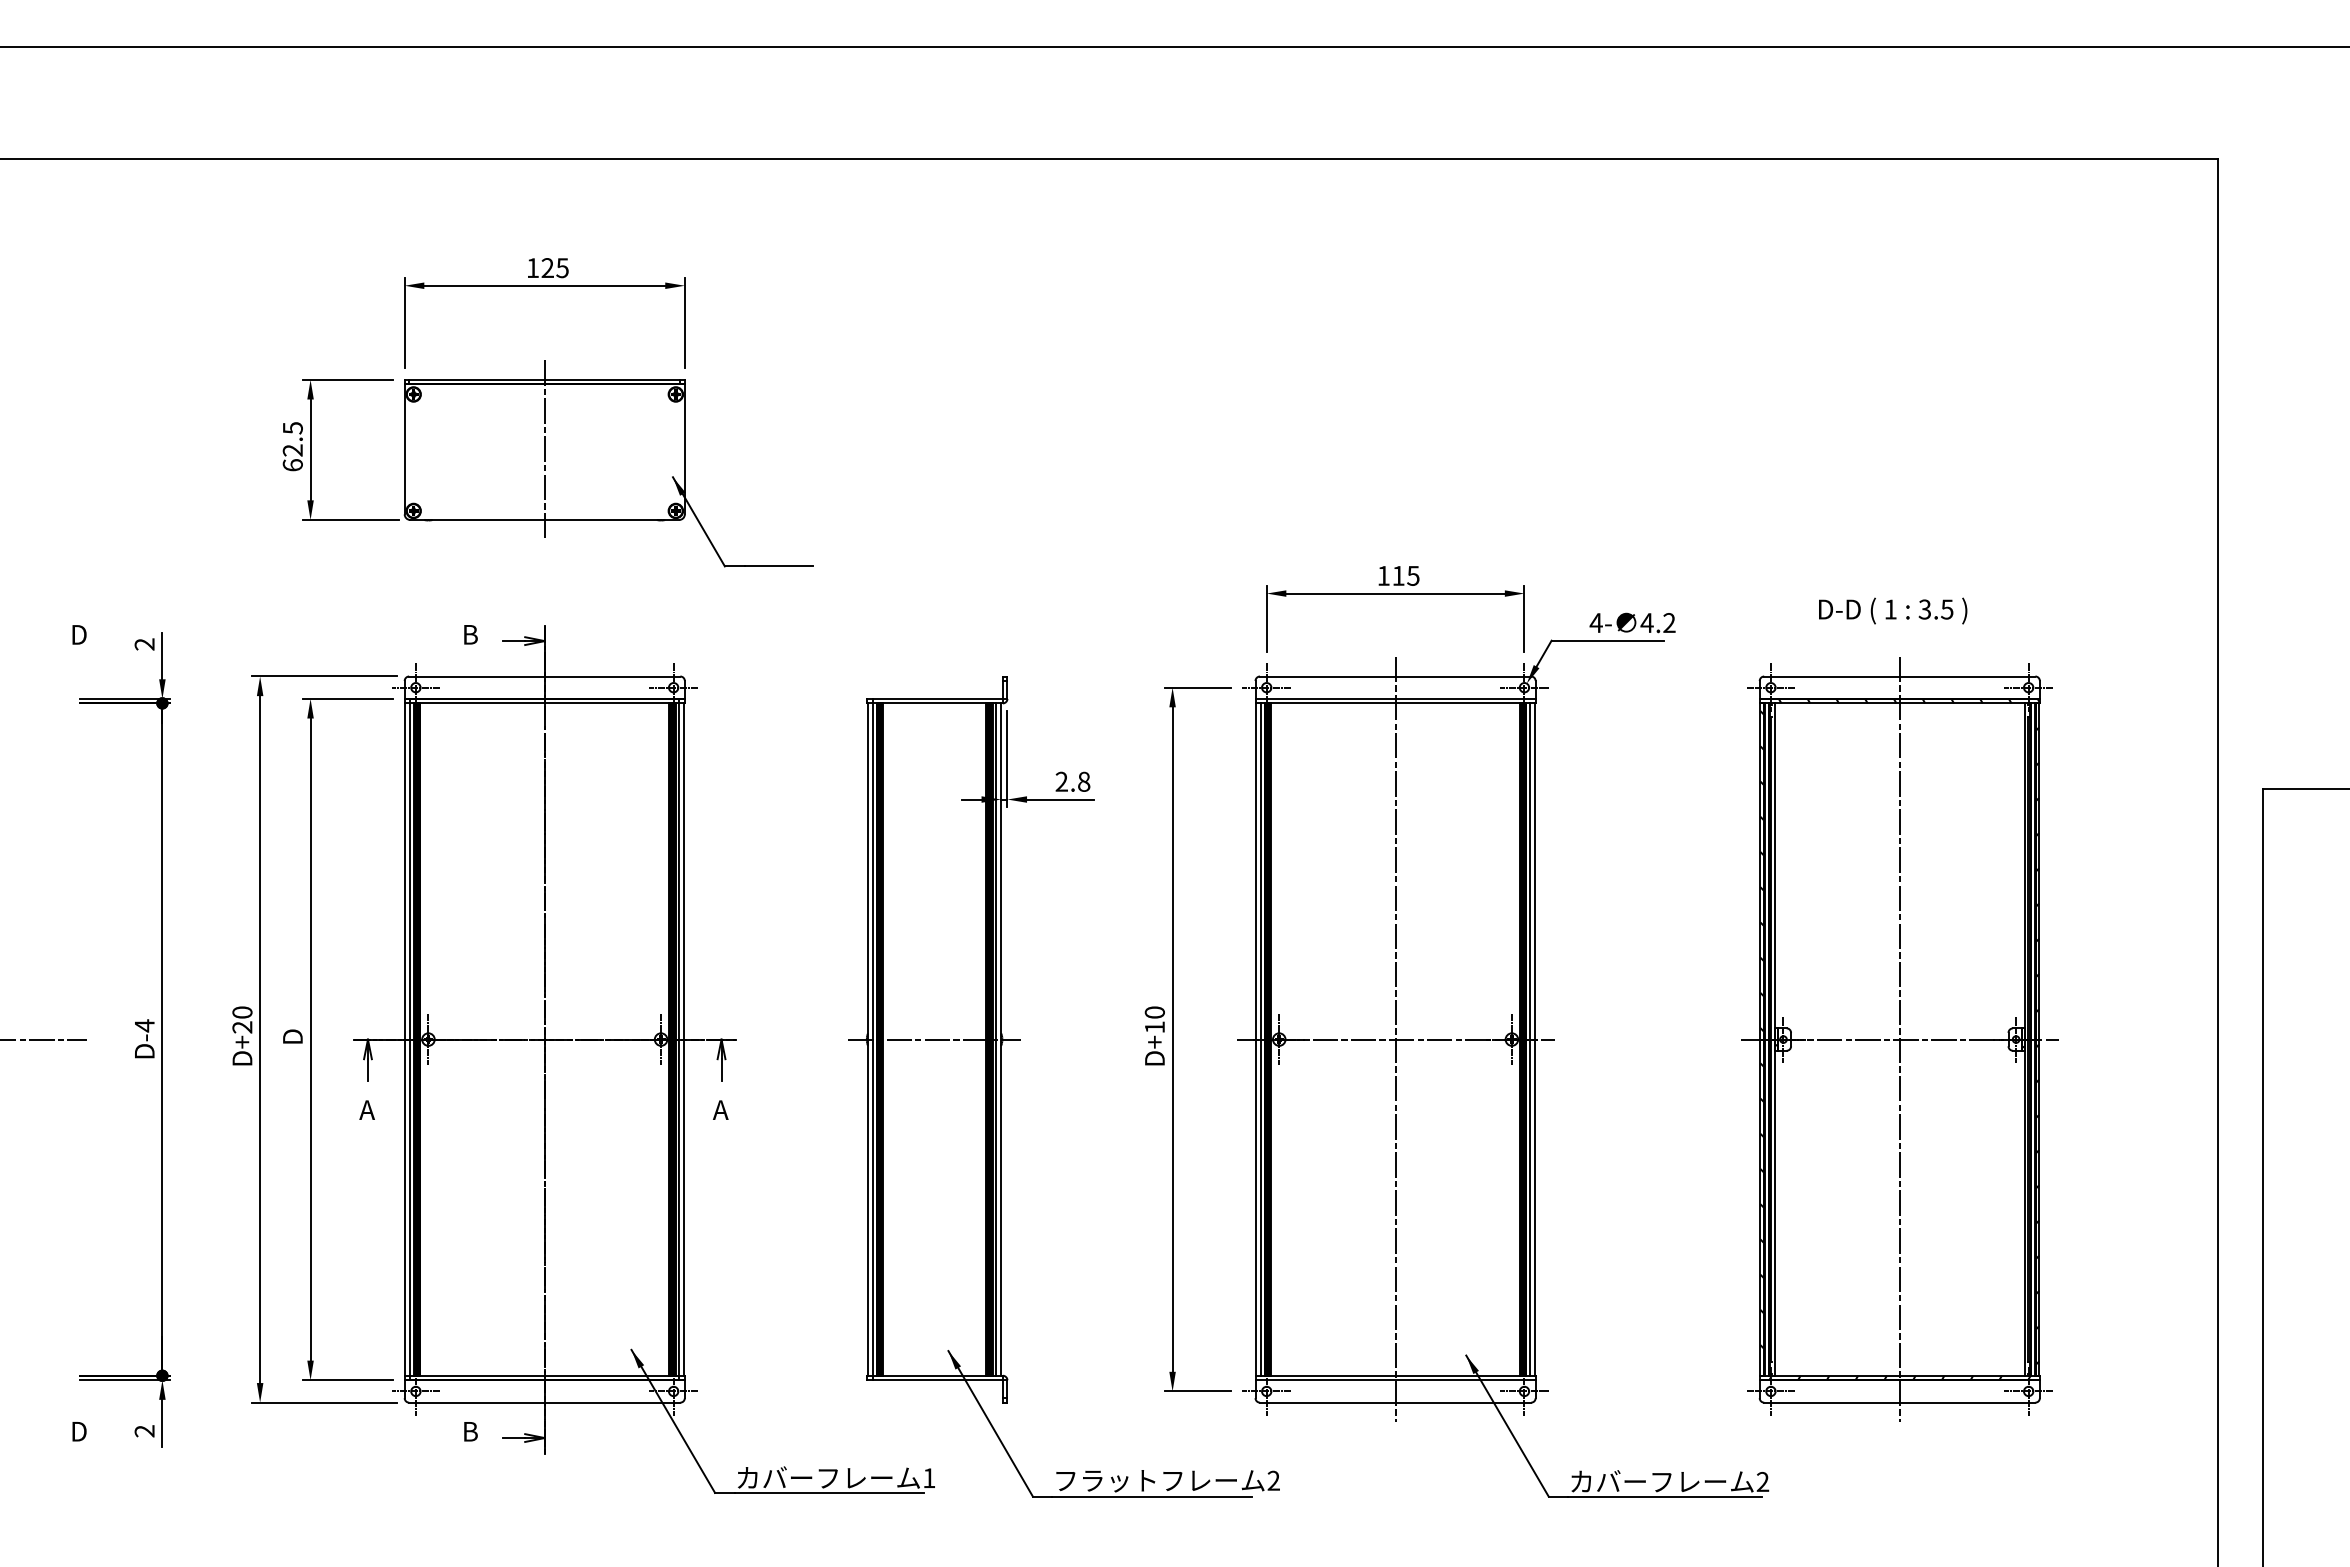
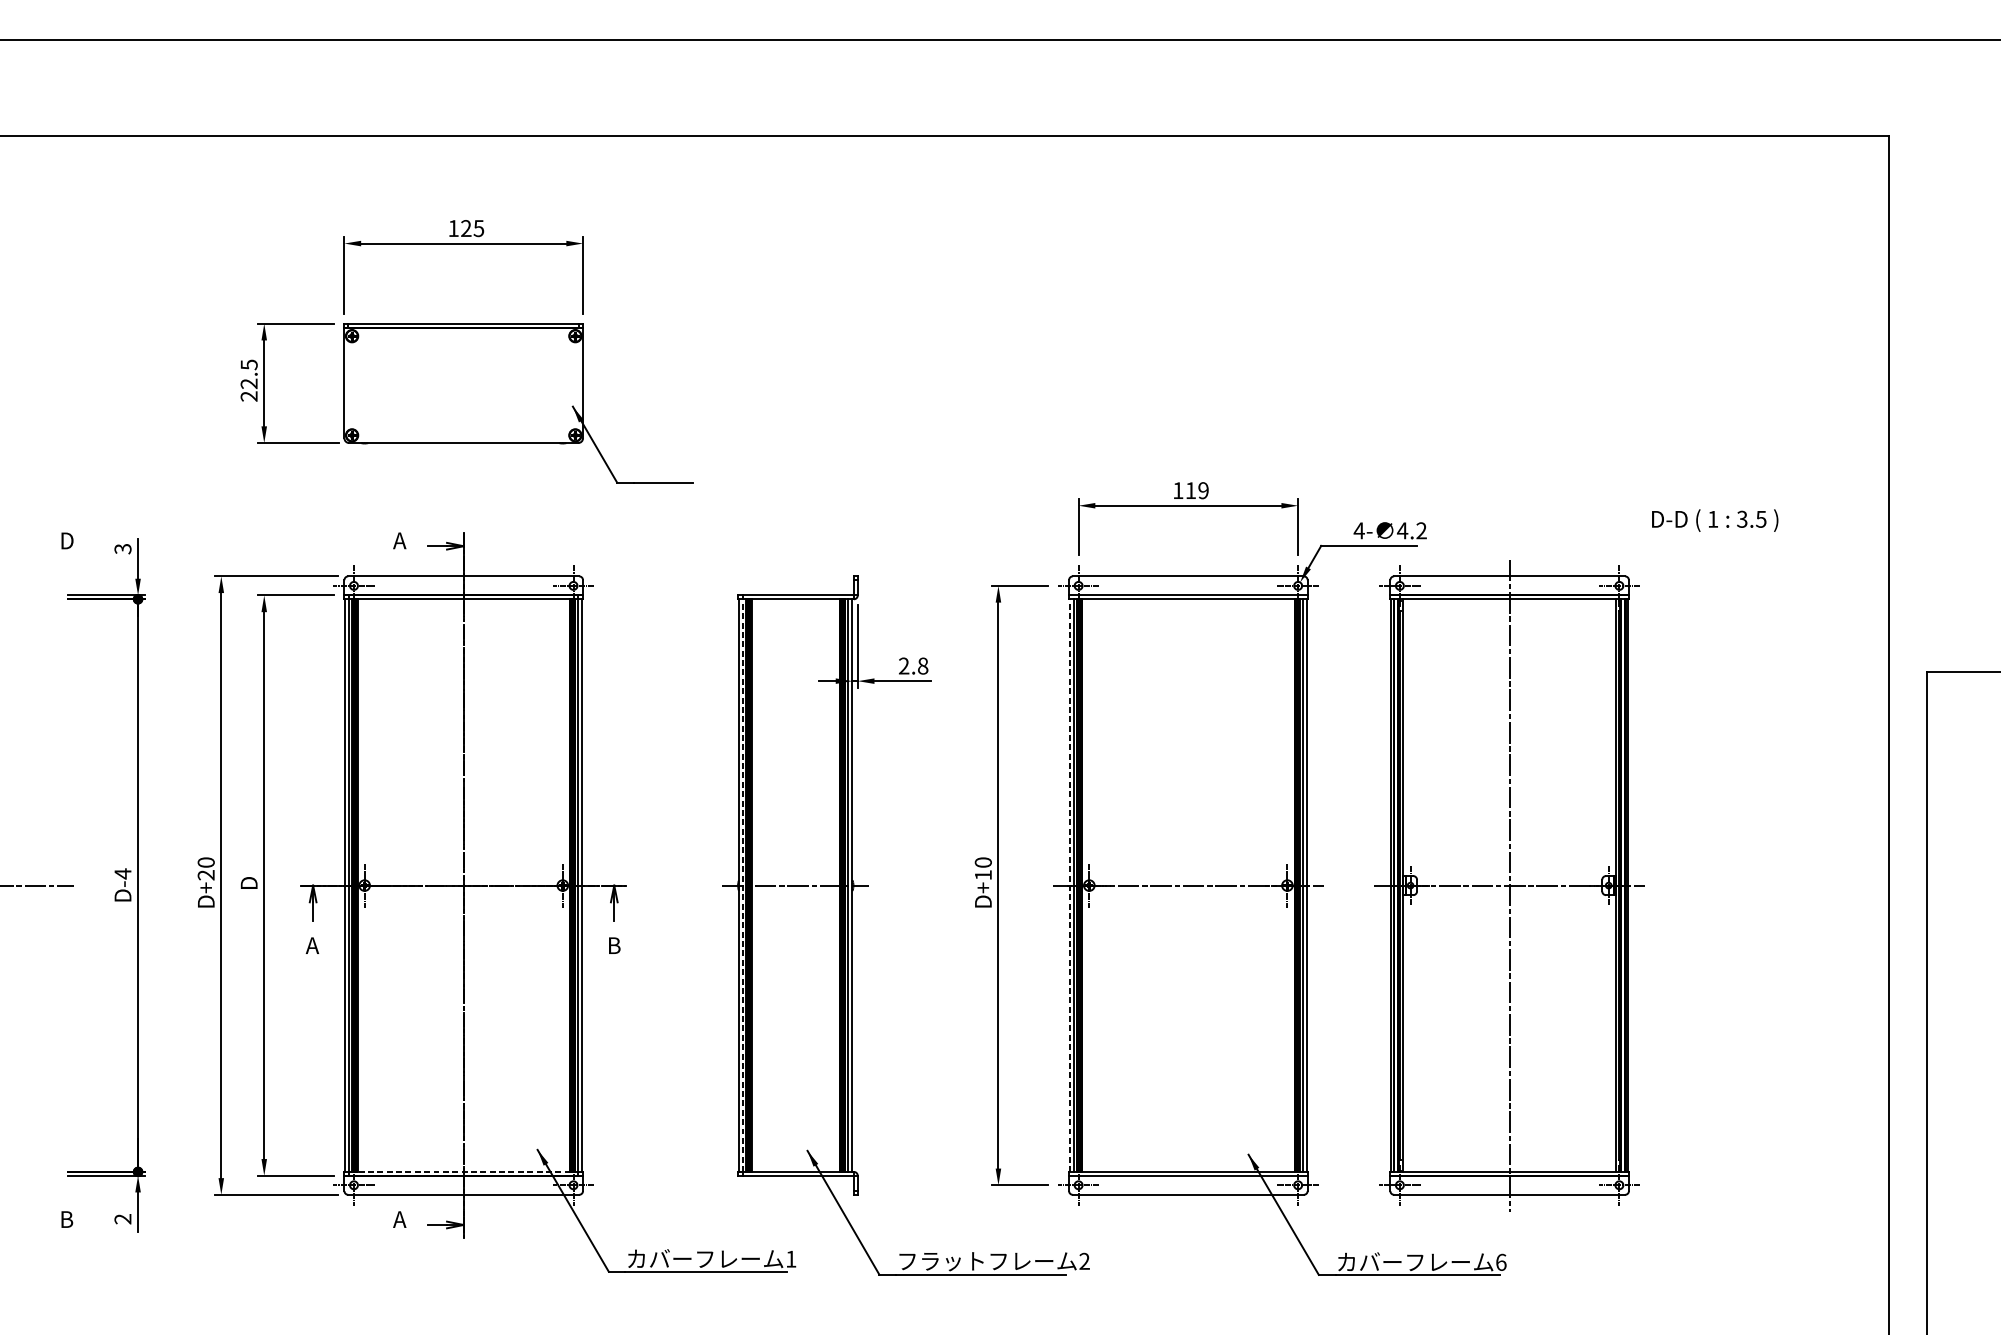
line: (544, 449) -> (463, 383), removed
text: (292, 465) -> (248, 396), 62.5 -> 22.5
text: (1413, 575) -> (1203, 490), 115 -> 119
text: (1893, 610) -> (1715, 520), moved
text: (469, 634) -> (399, 540), B -> A
text: (144, 644) -> (122, 549), 2 -> 3
line: (872, 1039) -> (742, 885), solid -> dashed
line: (1256, 1039) -> (1069, 885), solid -> dashed
line: (1395, 1039) -> (1188, 885), removed
part: (1899, 1039) -> (1509, 885), moved
text: (720, 1109) -> (613, 945), A -> B
line: (545, 1375) -> (464, 1171), solid -> dashed
text: (80, 1431) -> (68, 1219), D -> B
text: (469, 1431) -> (399, 1219), B -> A
text: (1762, 1481) -> (1500, 1261), 2 -> 6

